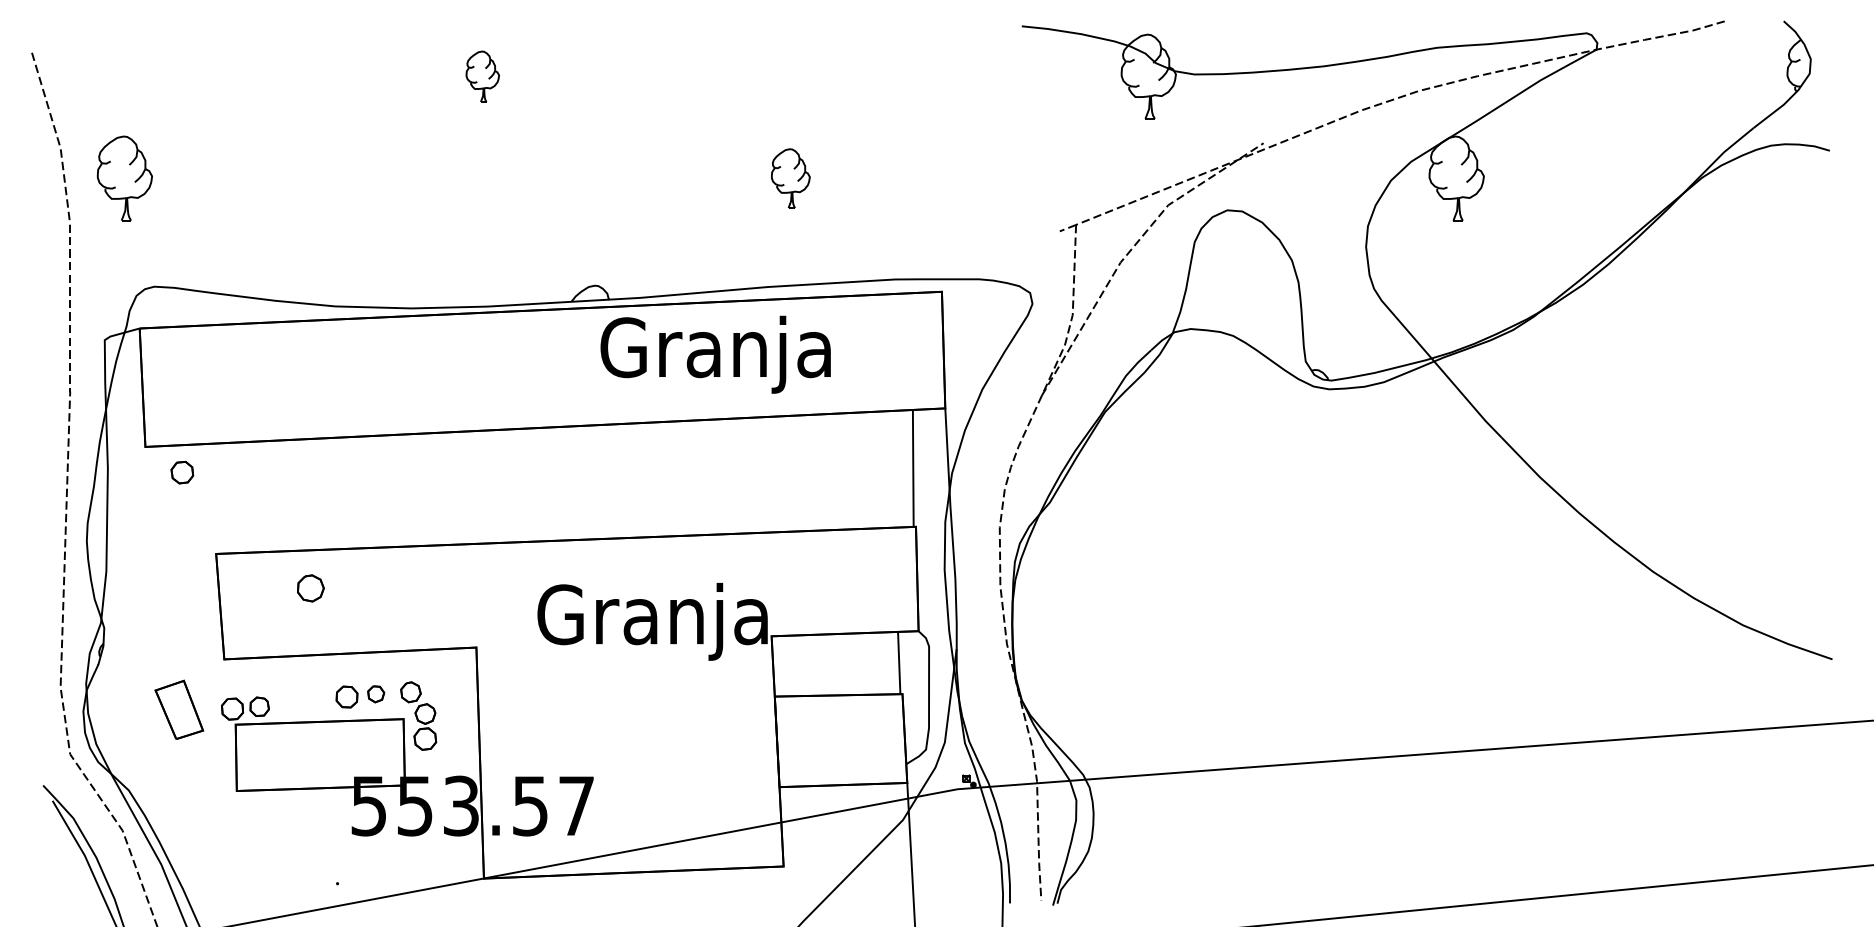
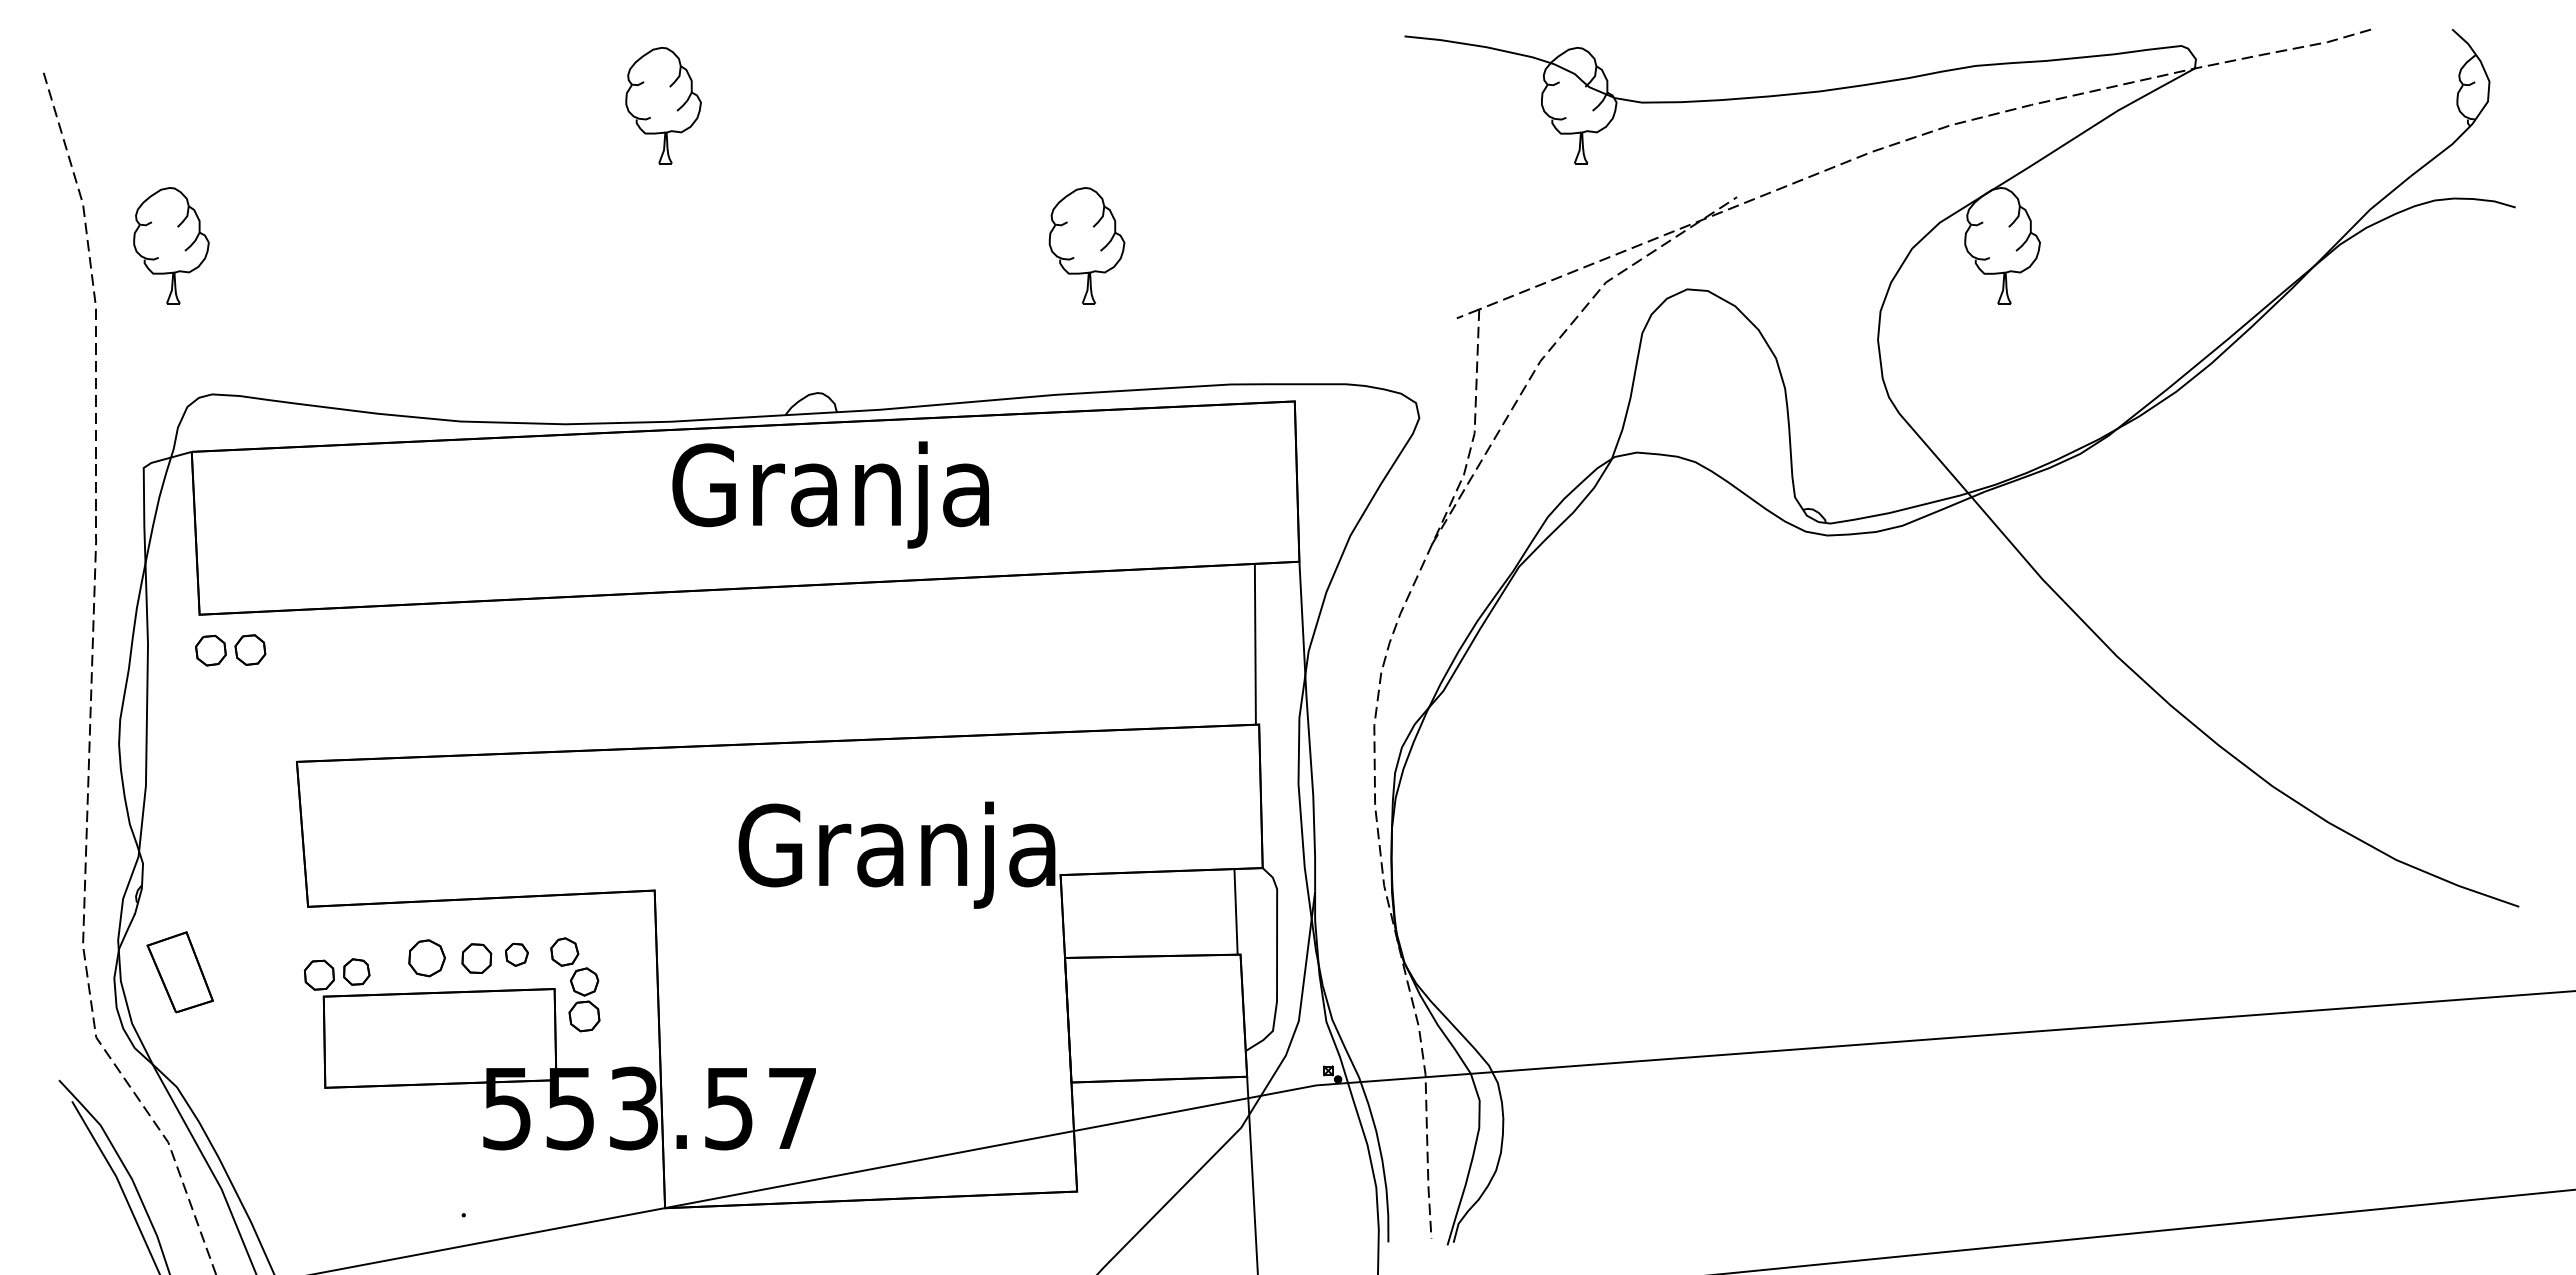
part: (482, 76) -> (663, 105), size x1.67
part: (790, 178) -> (1086, 245), size x1.43
text: (715, 354) -> (830, 494), moved
part: (153, 472) -> (210, 650), added
part: (310, 588) -> (426, 958), moved
part: (178, 710) -> (179, 972), moved

